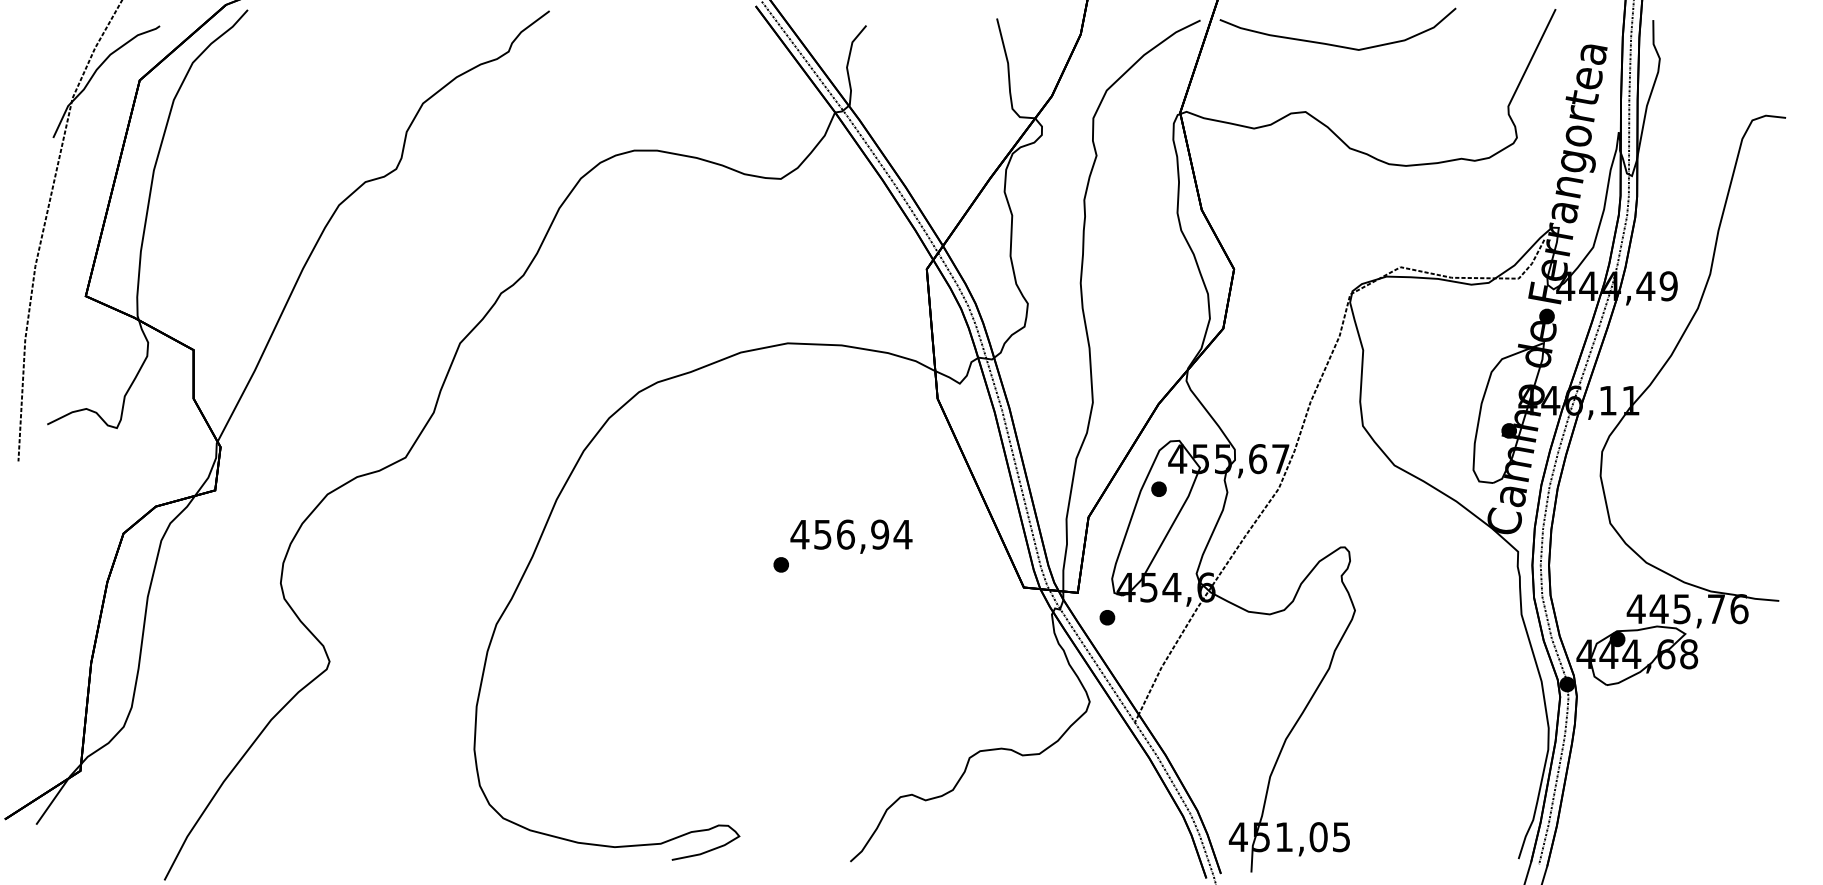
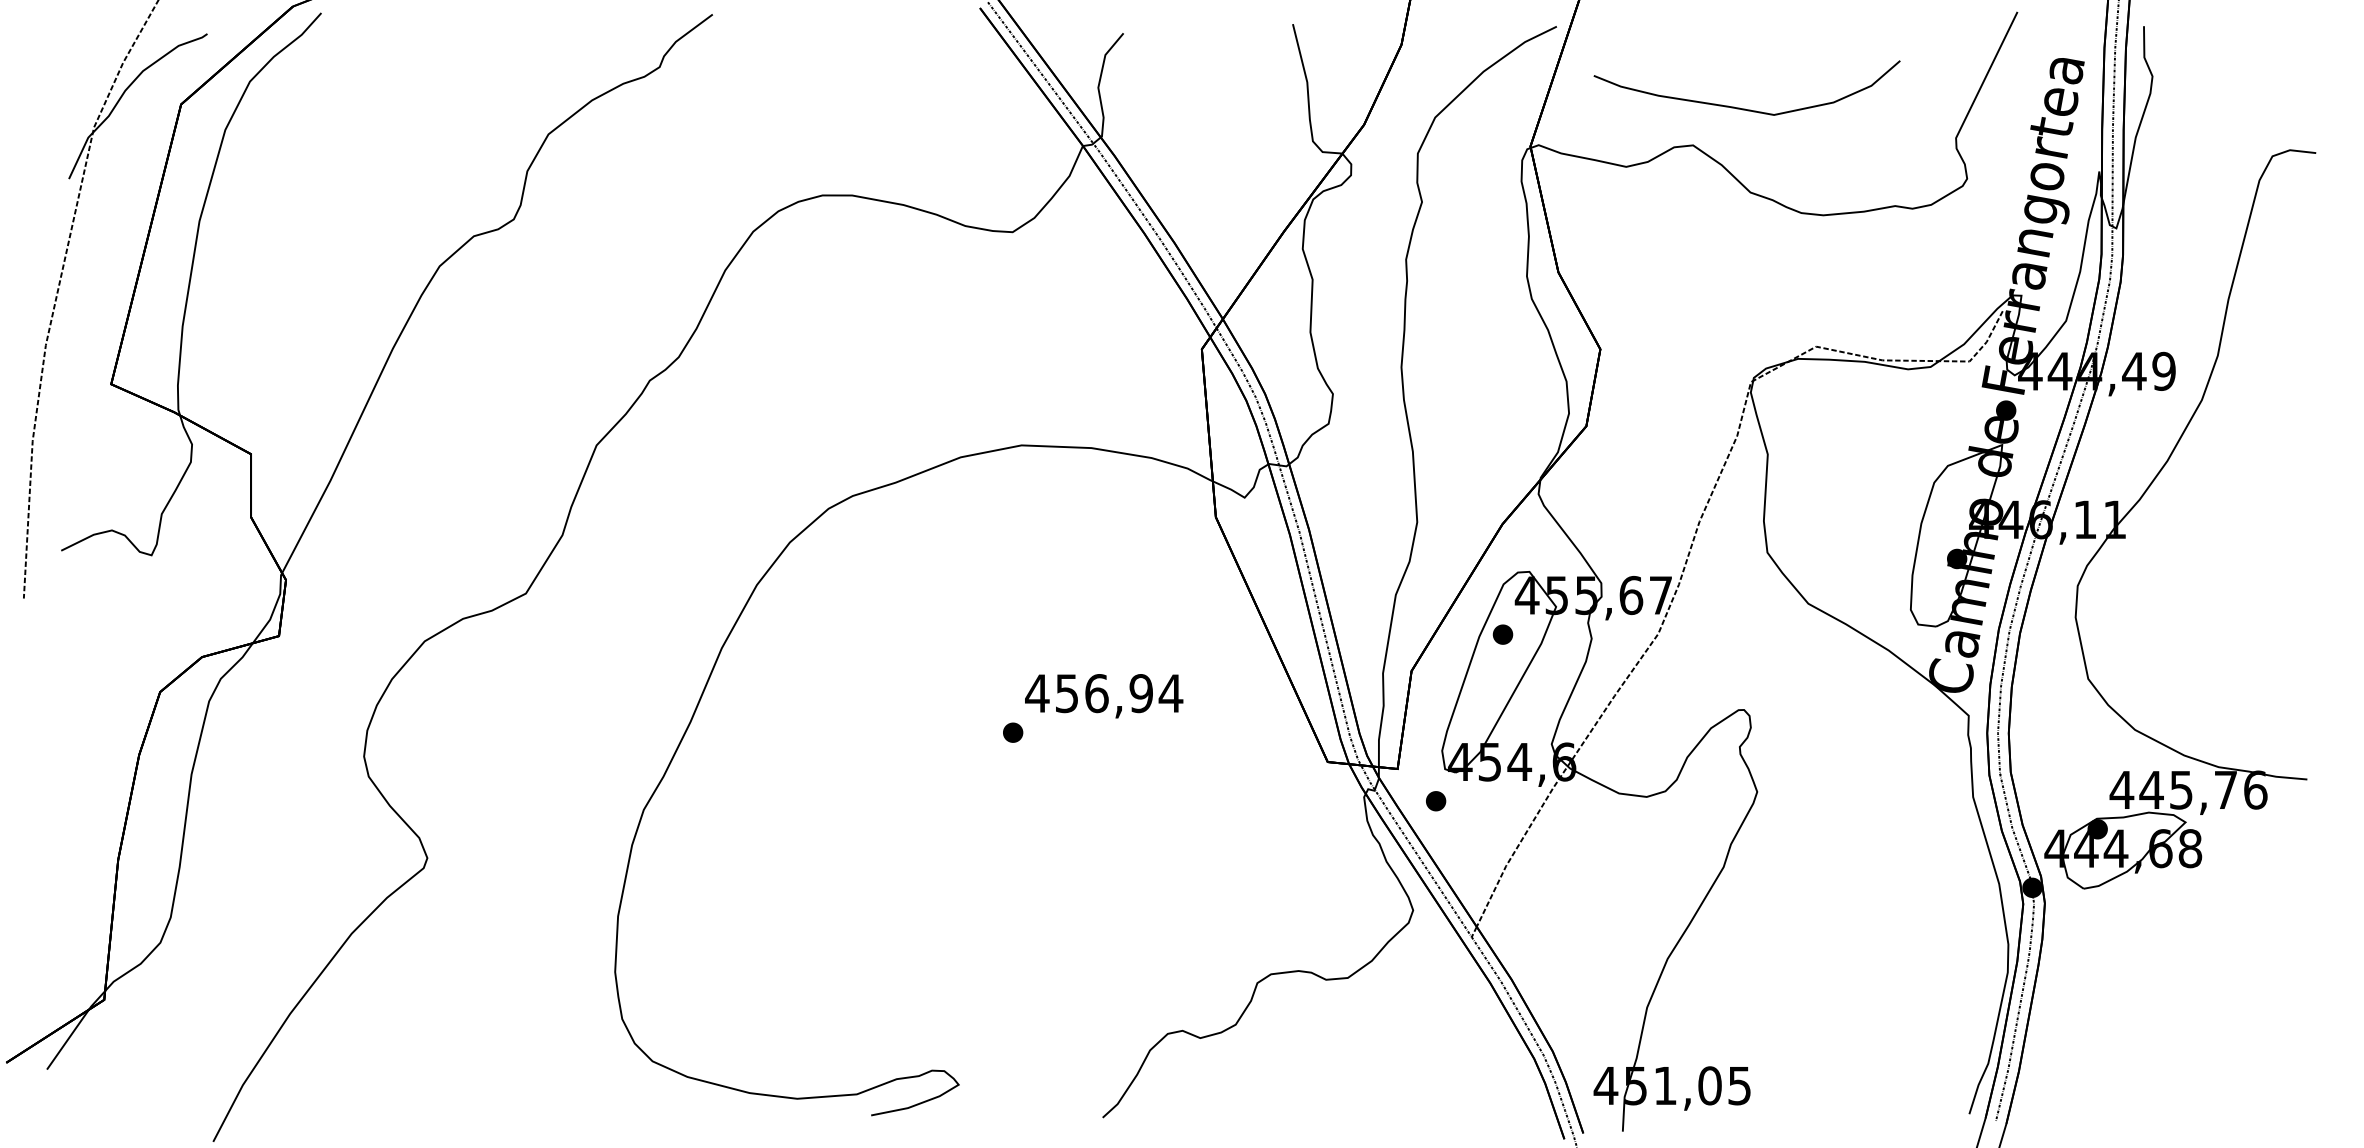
curve: (1336, 44) -> (1745, 108), moved

